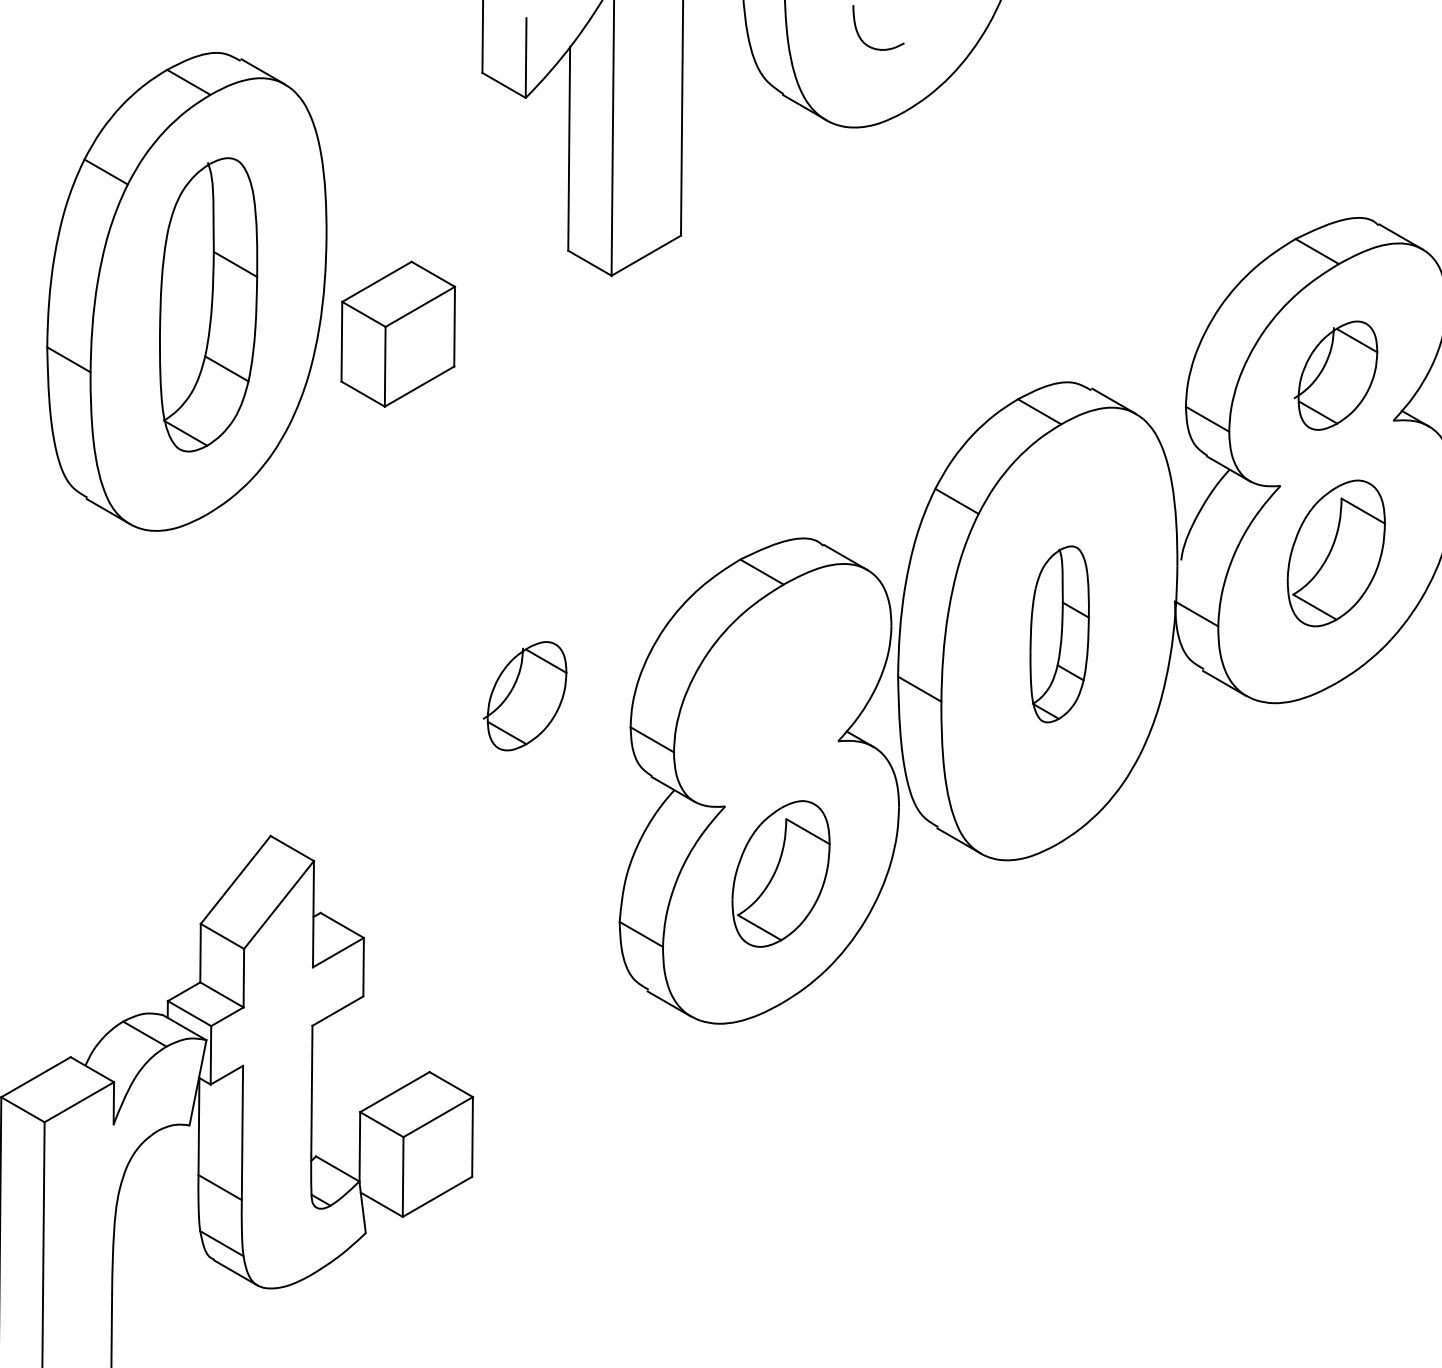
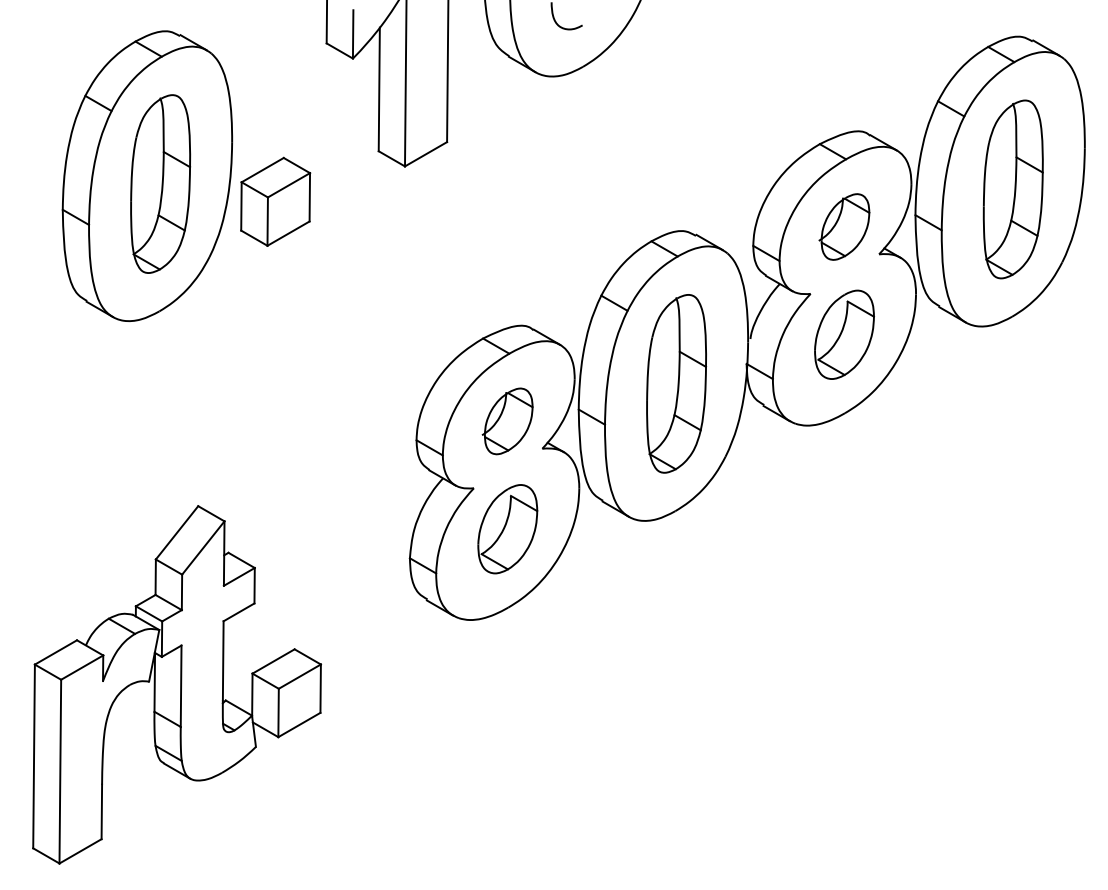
part: (1059, 633) -> (676, 383), size x1.67
part: (525, 696) -> (507, 421), moved

